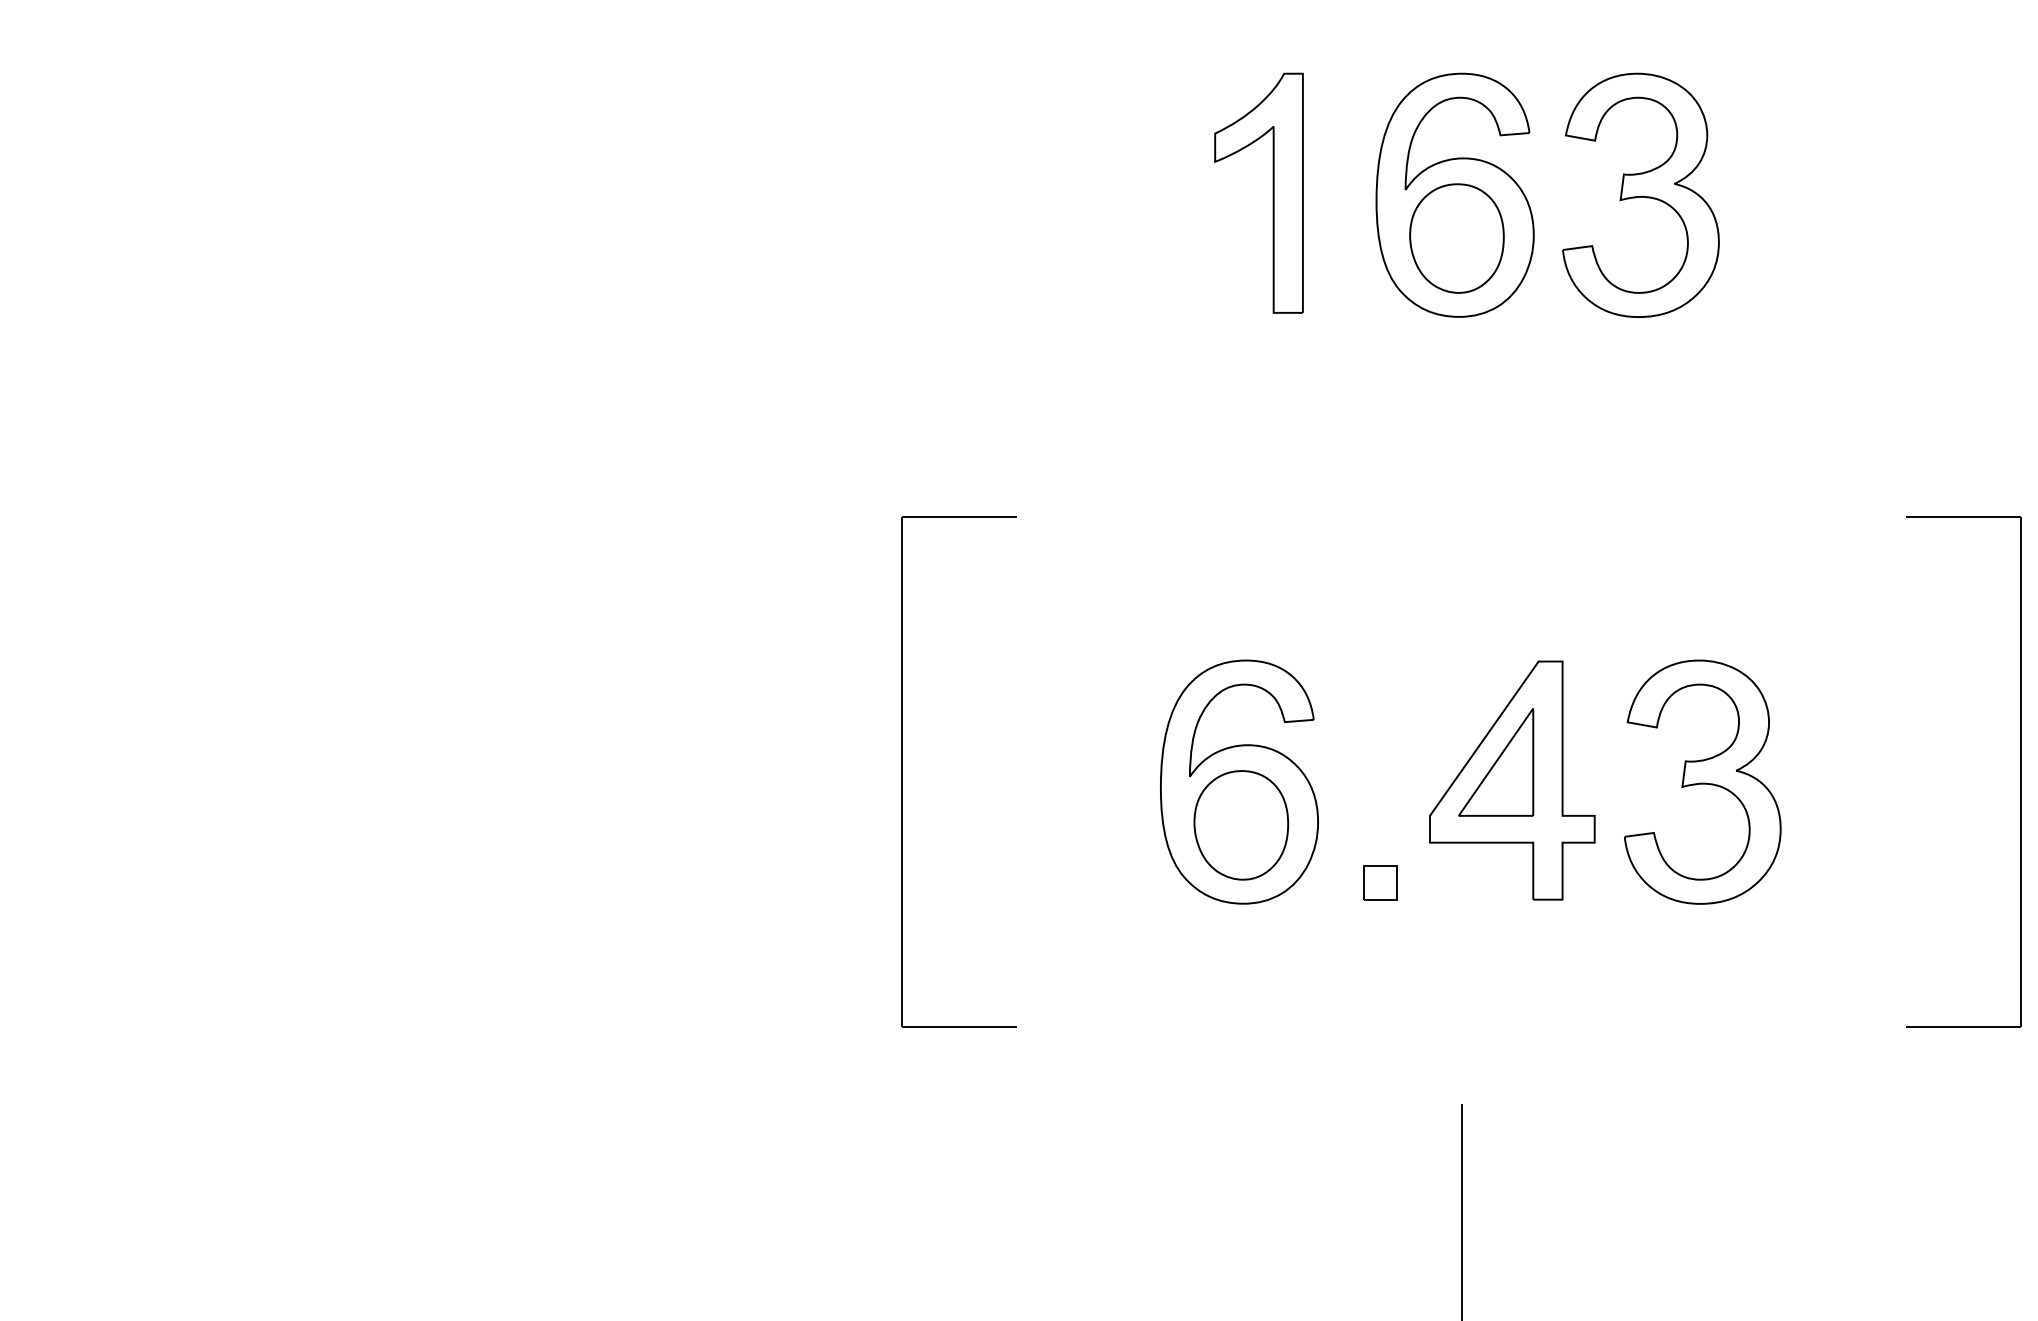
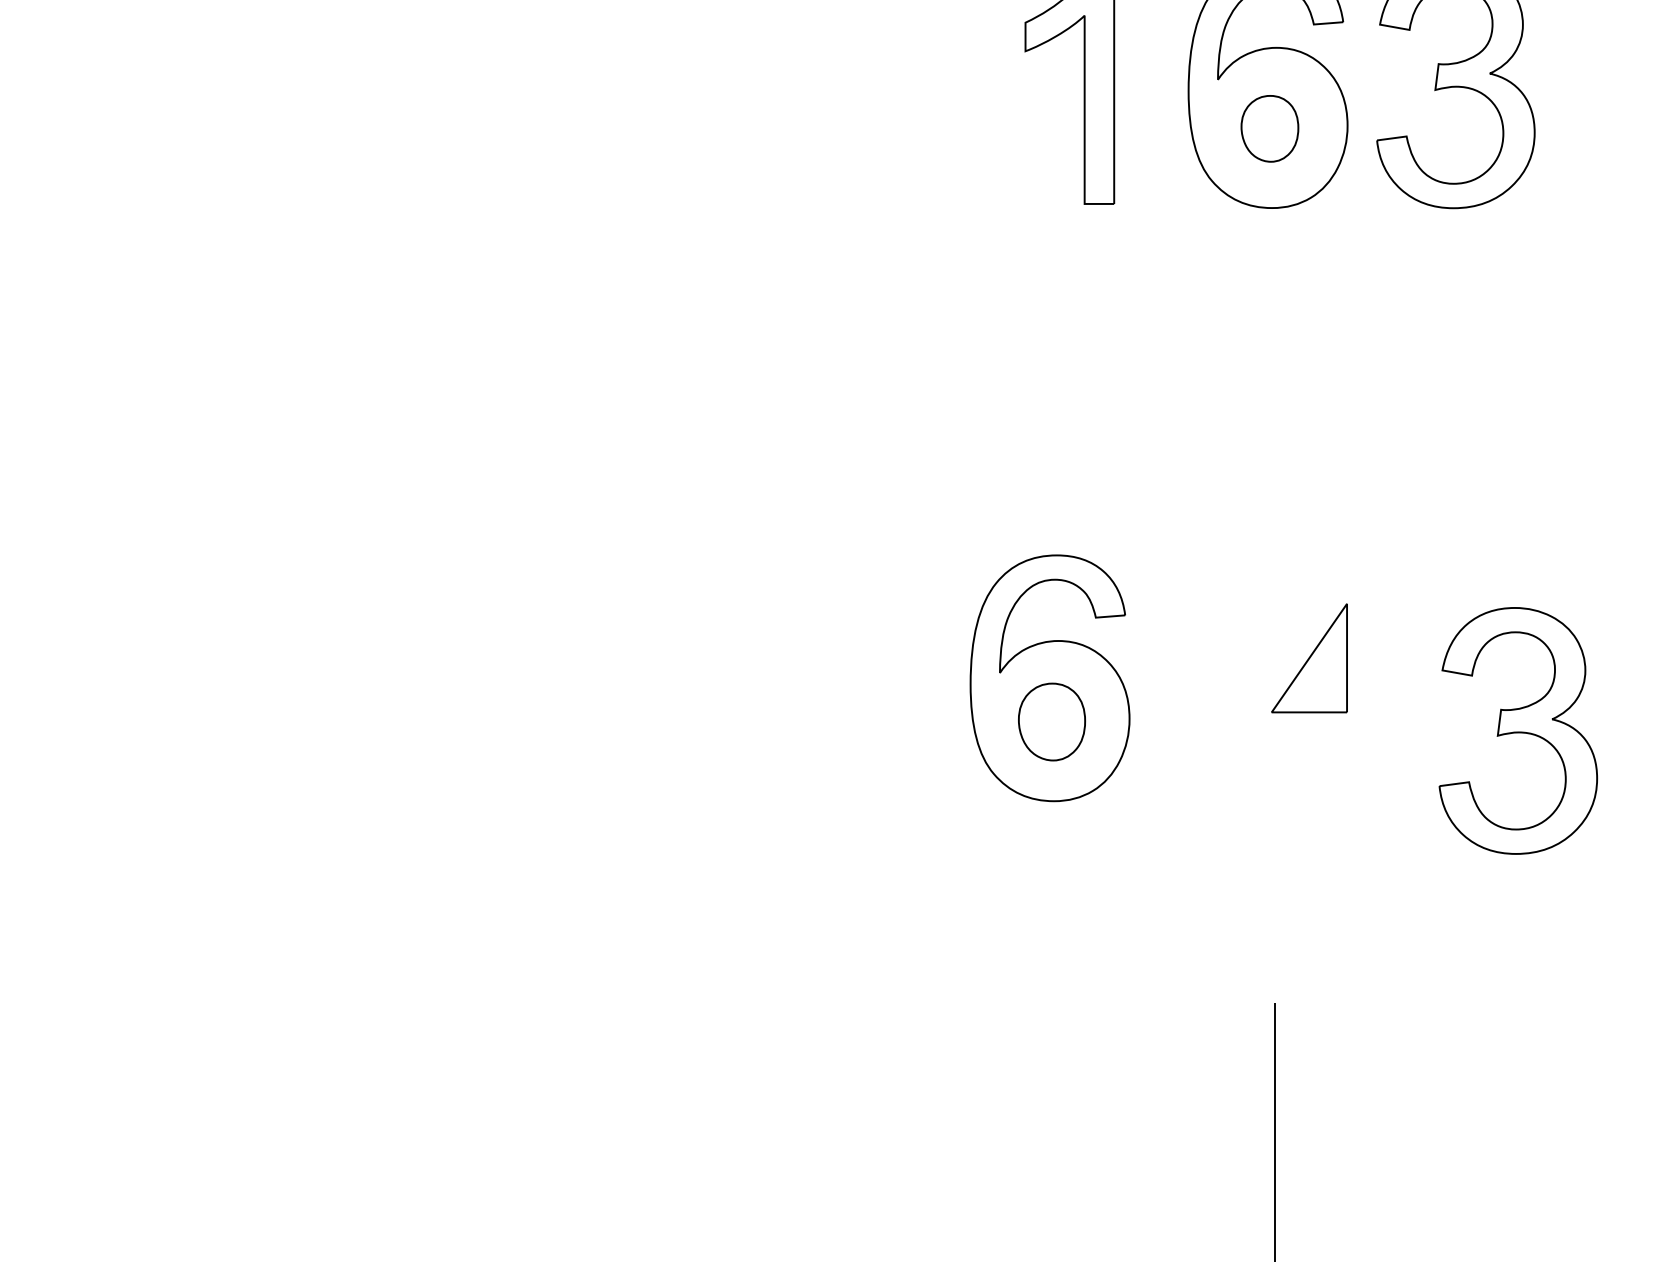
part: (1456, 238) -> (1269, 128), size x0.6
part: (902, 771) -> (709, 667), removed
part: (1512, 780) -> (1326, 676), removed
part: (1702, 781) -> (1518, 730), moved
part: (1241, 825) -> (1052, 722), size x0.7
part: (1380, 882) -> (1192, 779), removed

